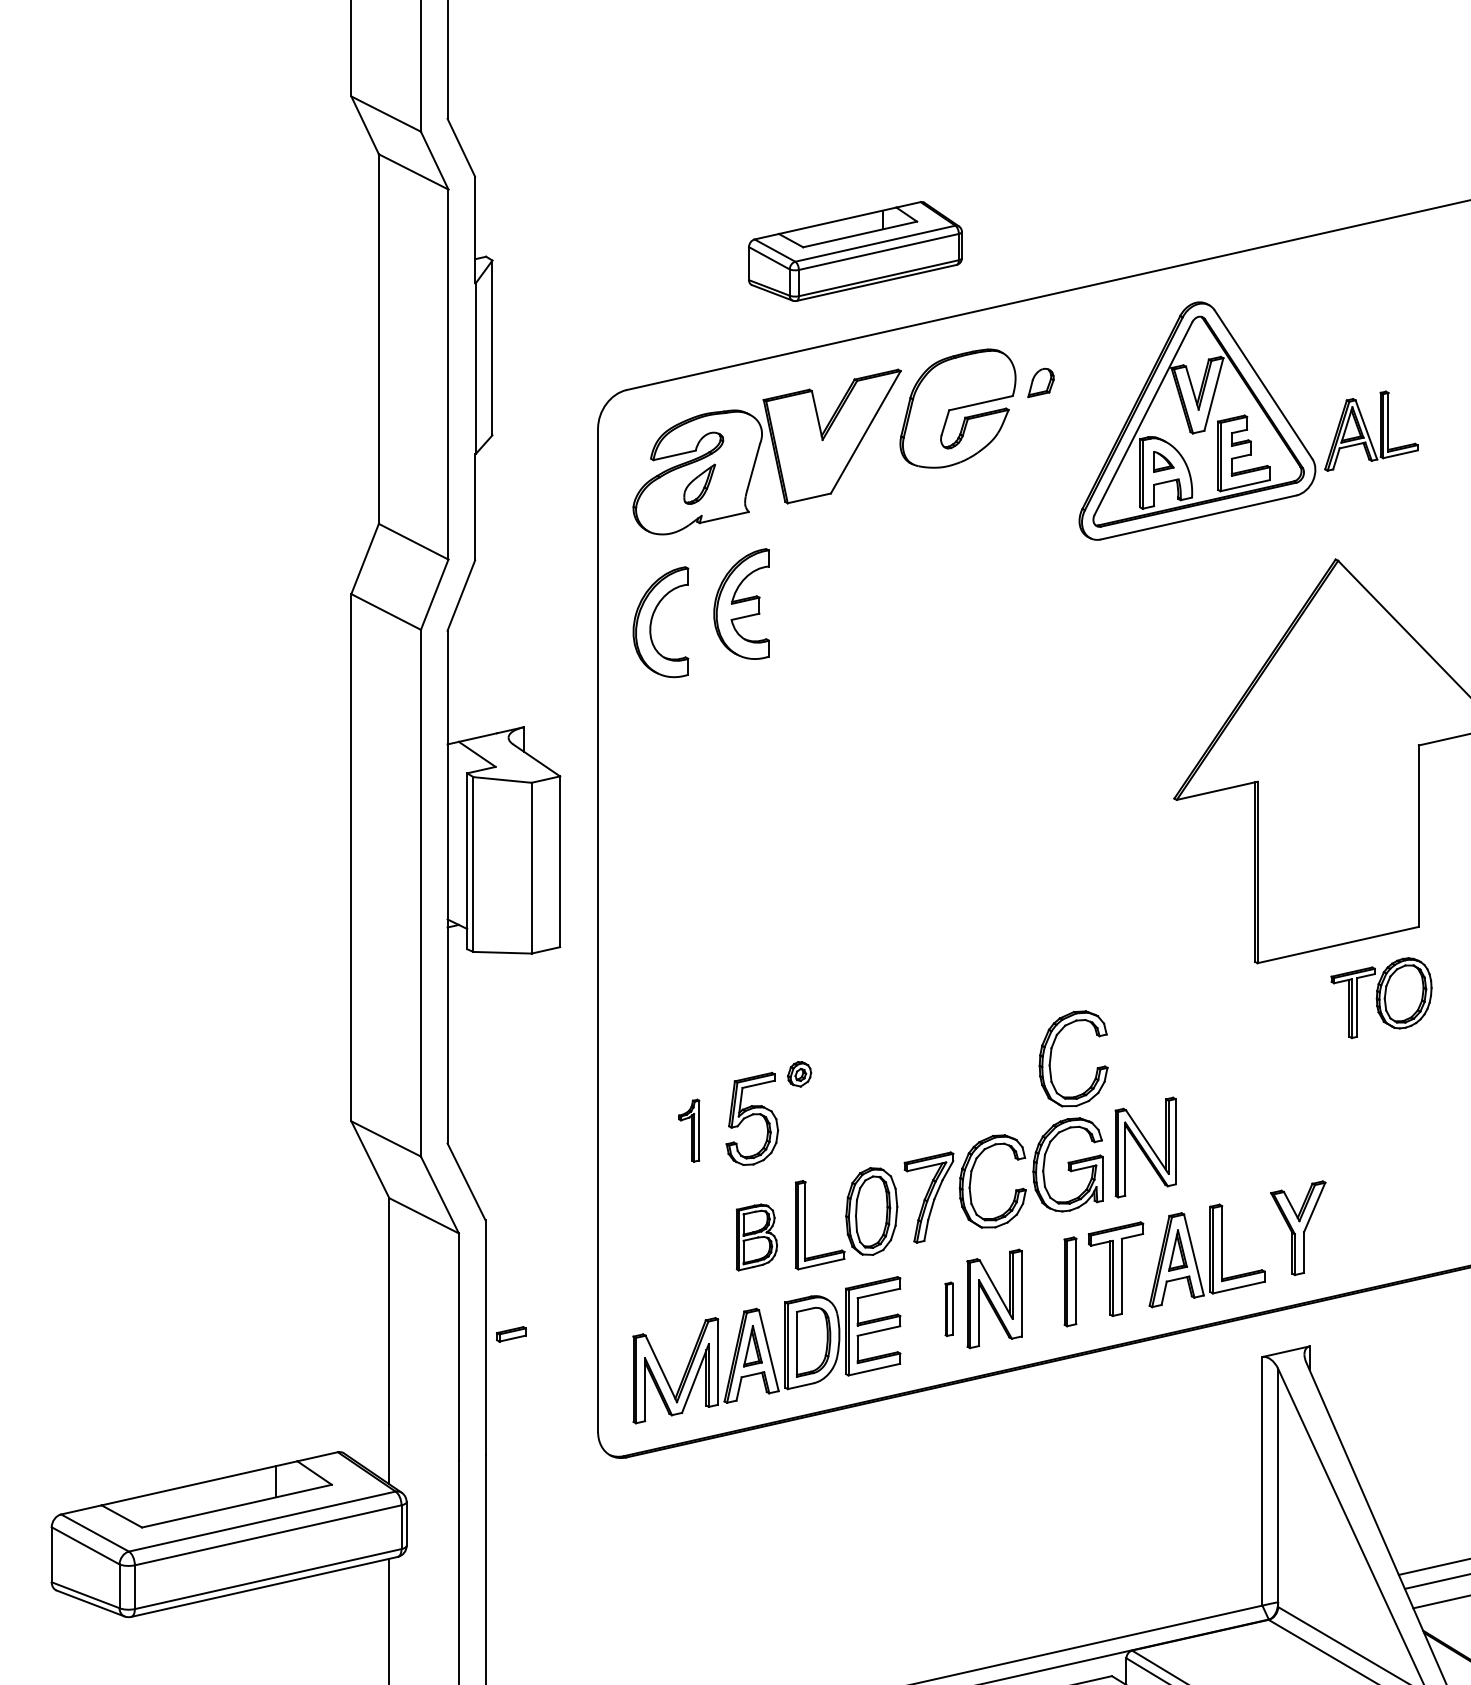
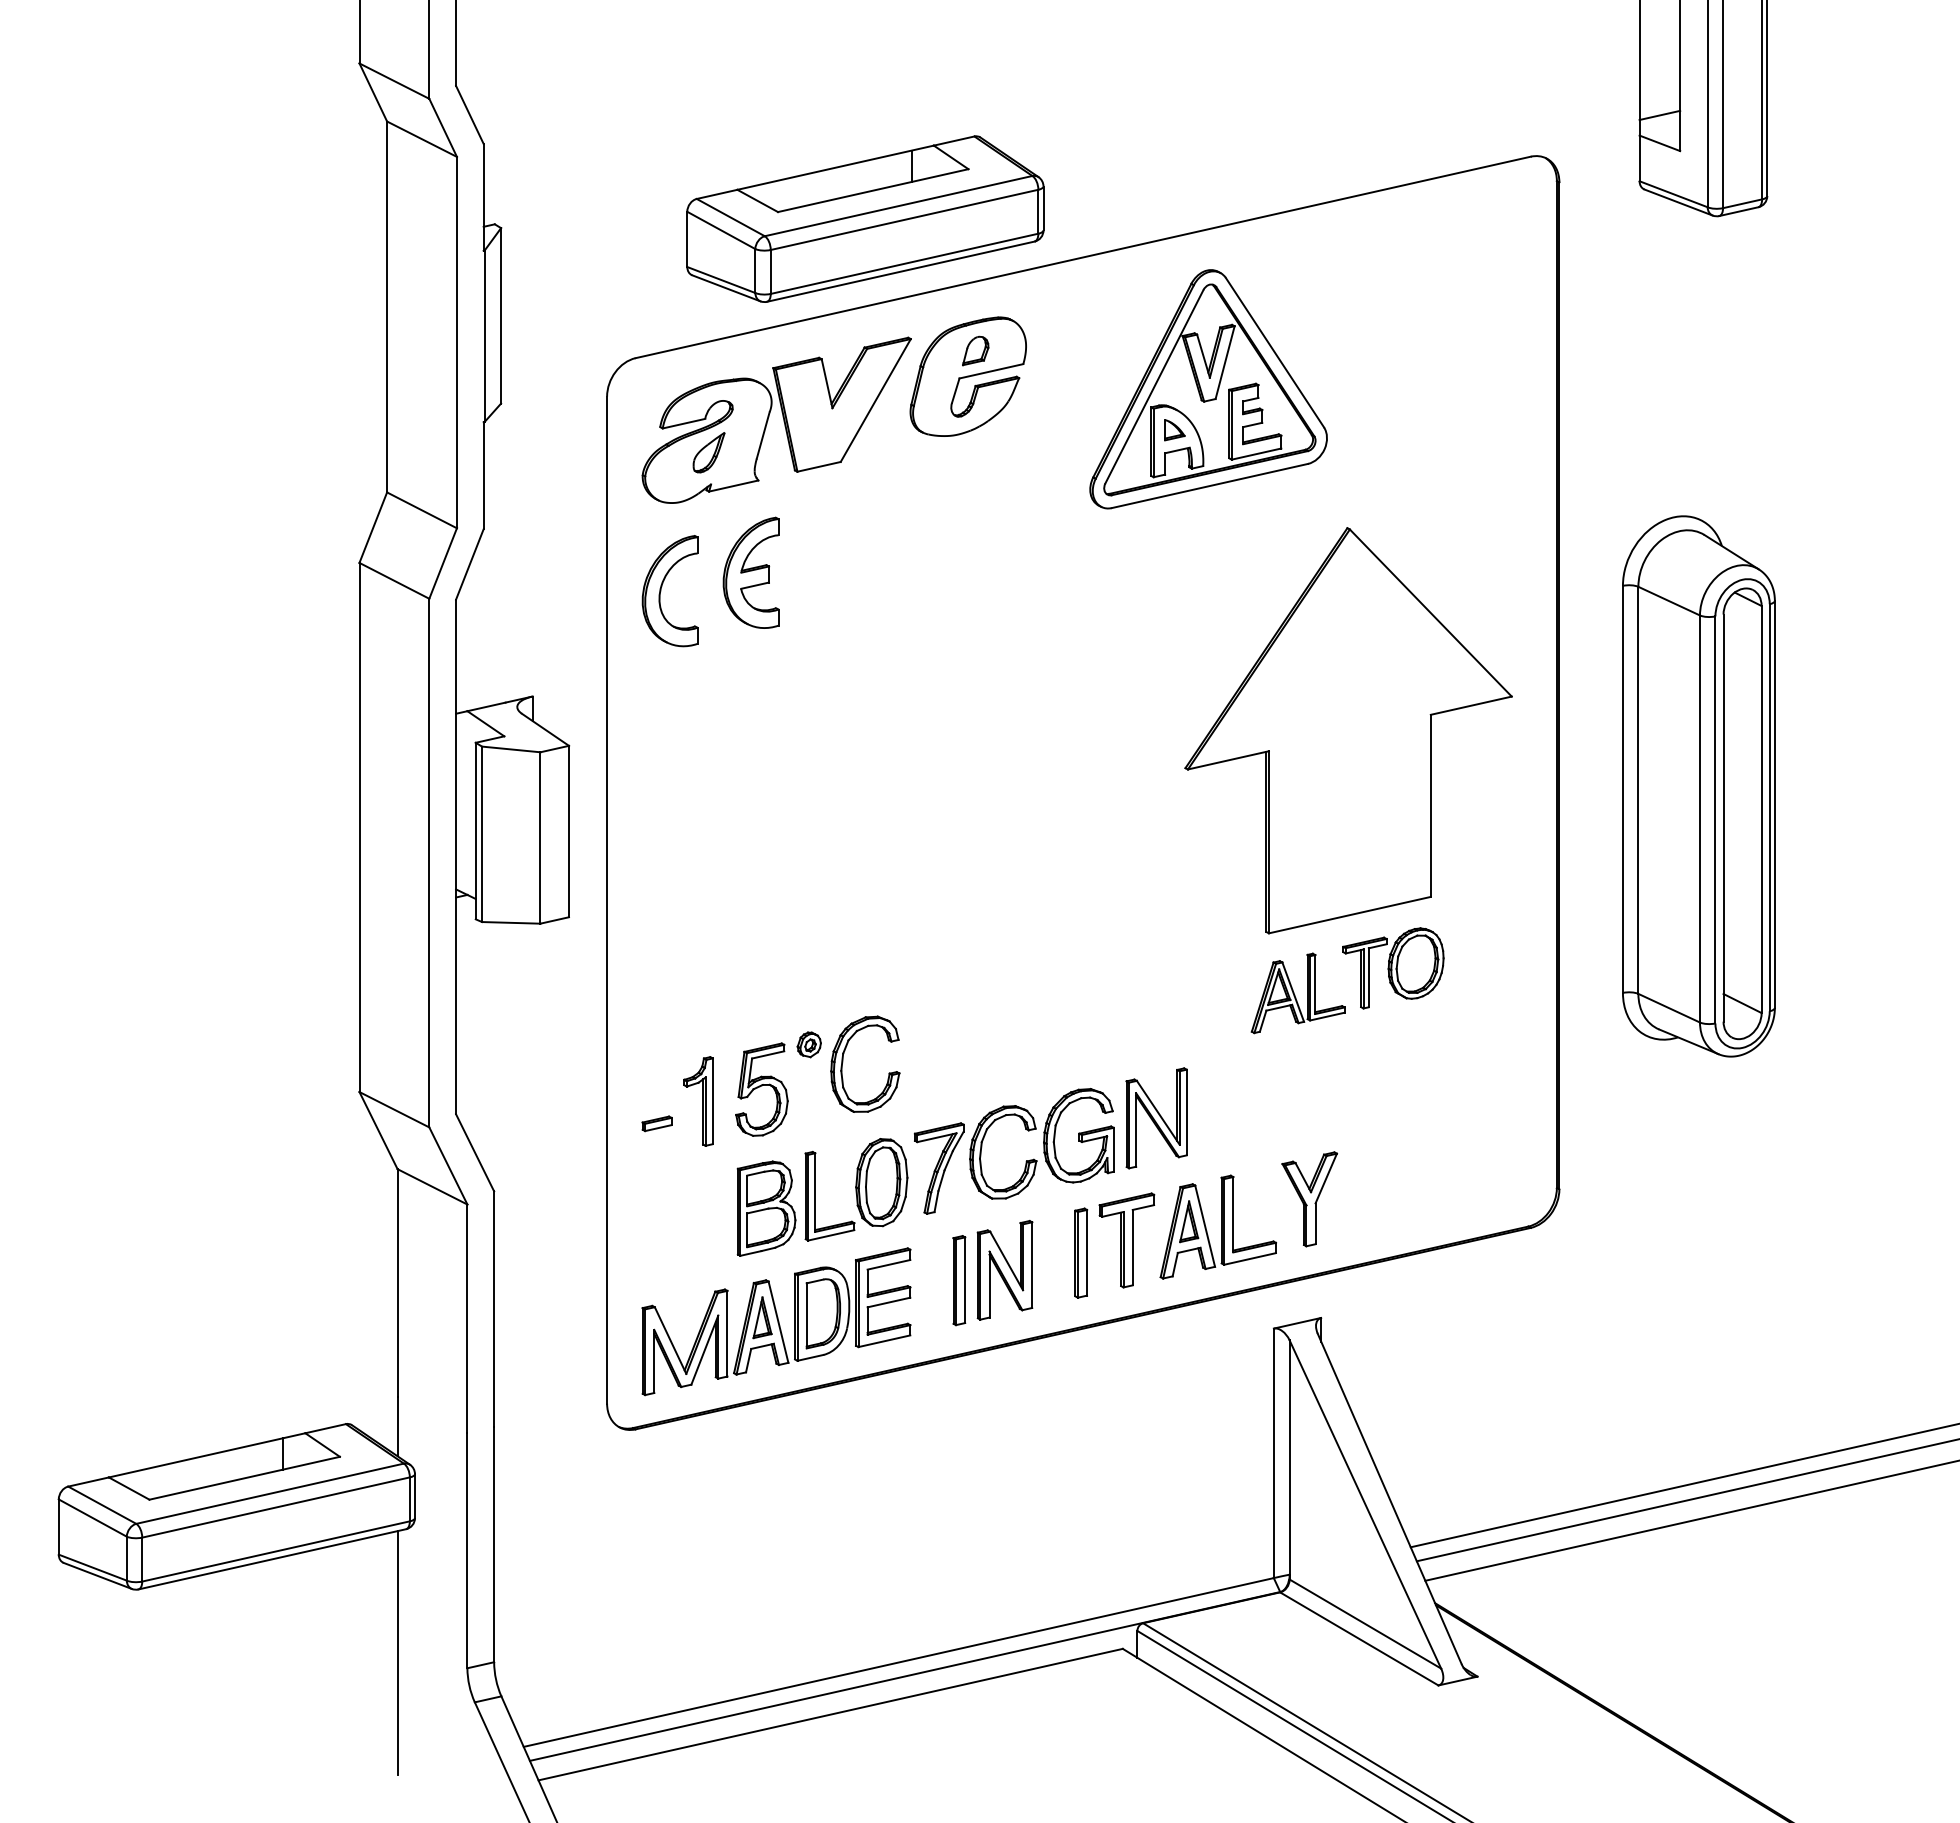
part: (855, 250) -> (865, 218), size x1.67
part: (1040, 382) -> (975, 350), moved
part: (1370, 431) -> (1297, 993), moved
part: (1051, 1057) -> (843, 1062), moved
part: (689, 1130) -> (698, 1101), size x1.43
part: (756, 1237) -> (766, 1208), size x1.43
part: (949, 1309) -> (959, 1280), size x1.67
part: (510, 1334) -> (656, 1123), moved

